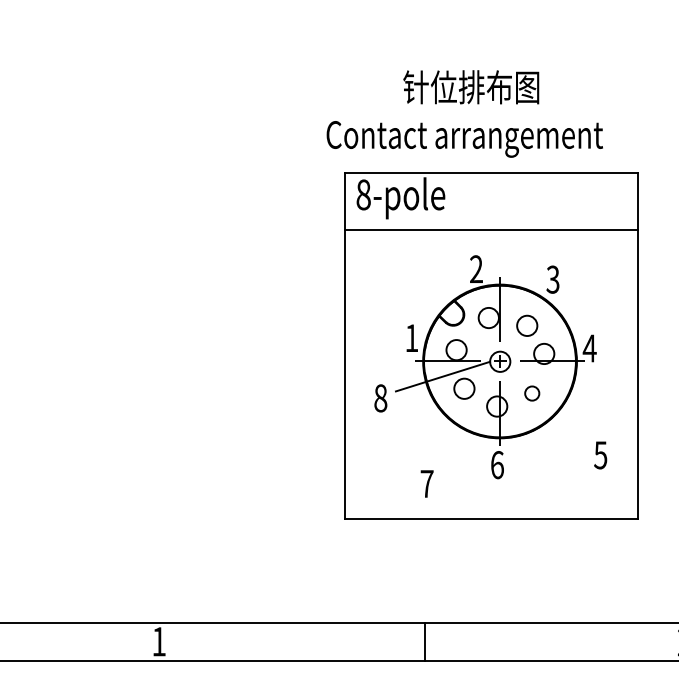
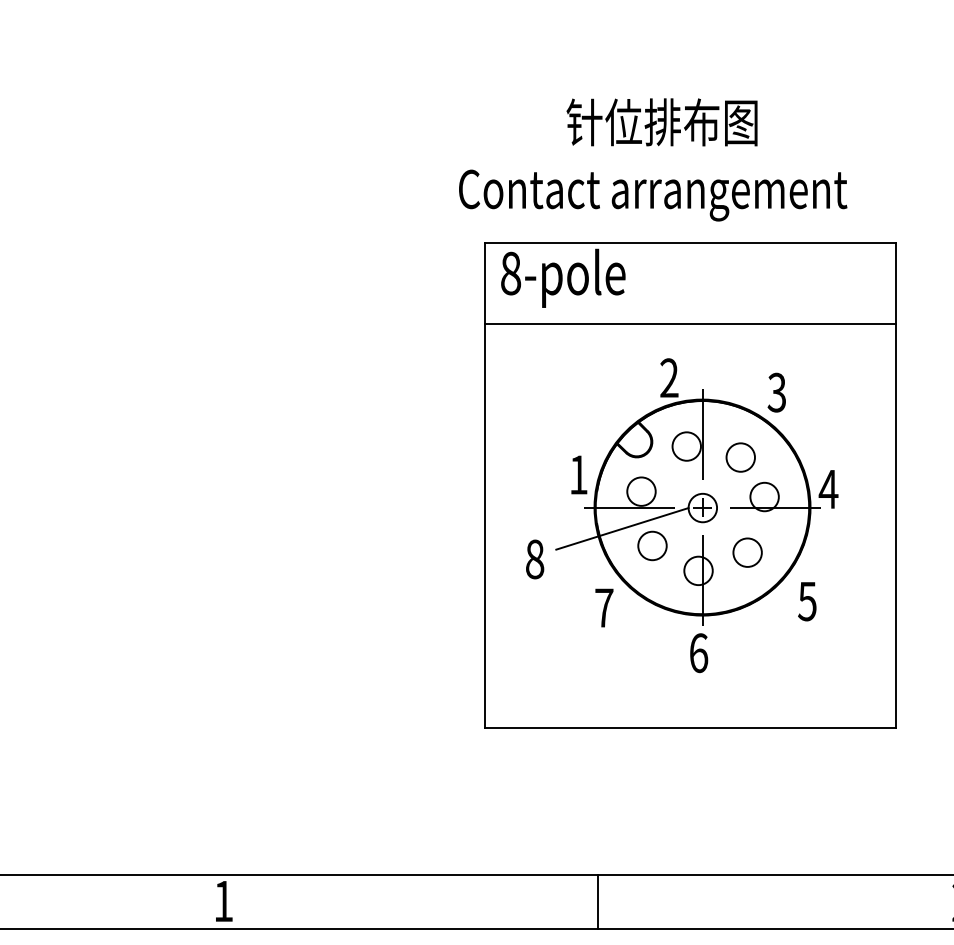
circle: (532, 393) -> (748, 552), size x1.43
text: (600, 455) -> (807, 601), moved
text: (426, 483) -> (603, 607), moved

